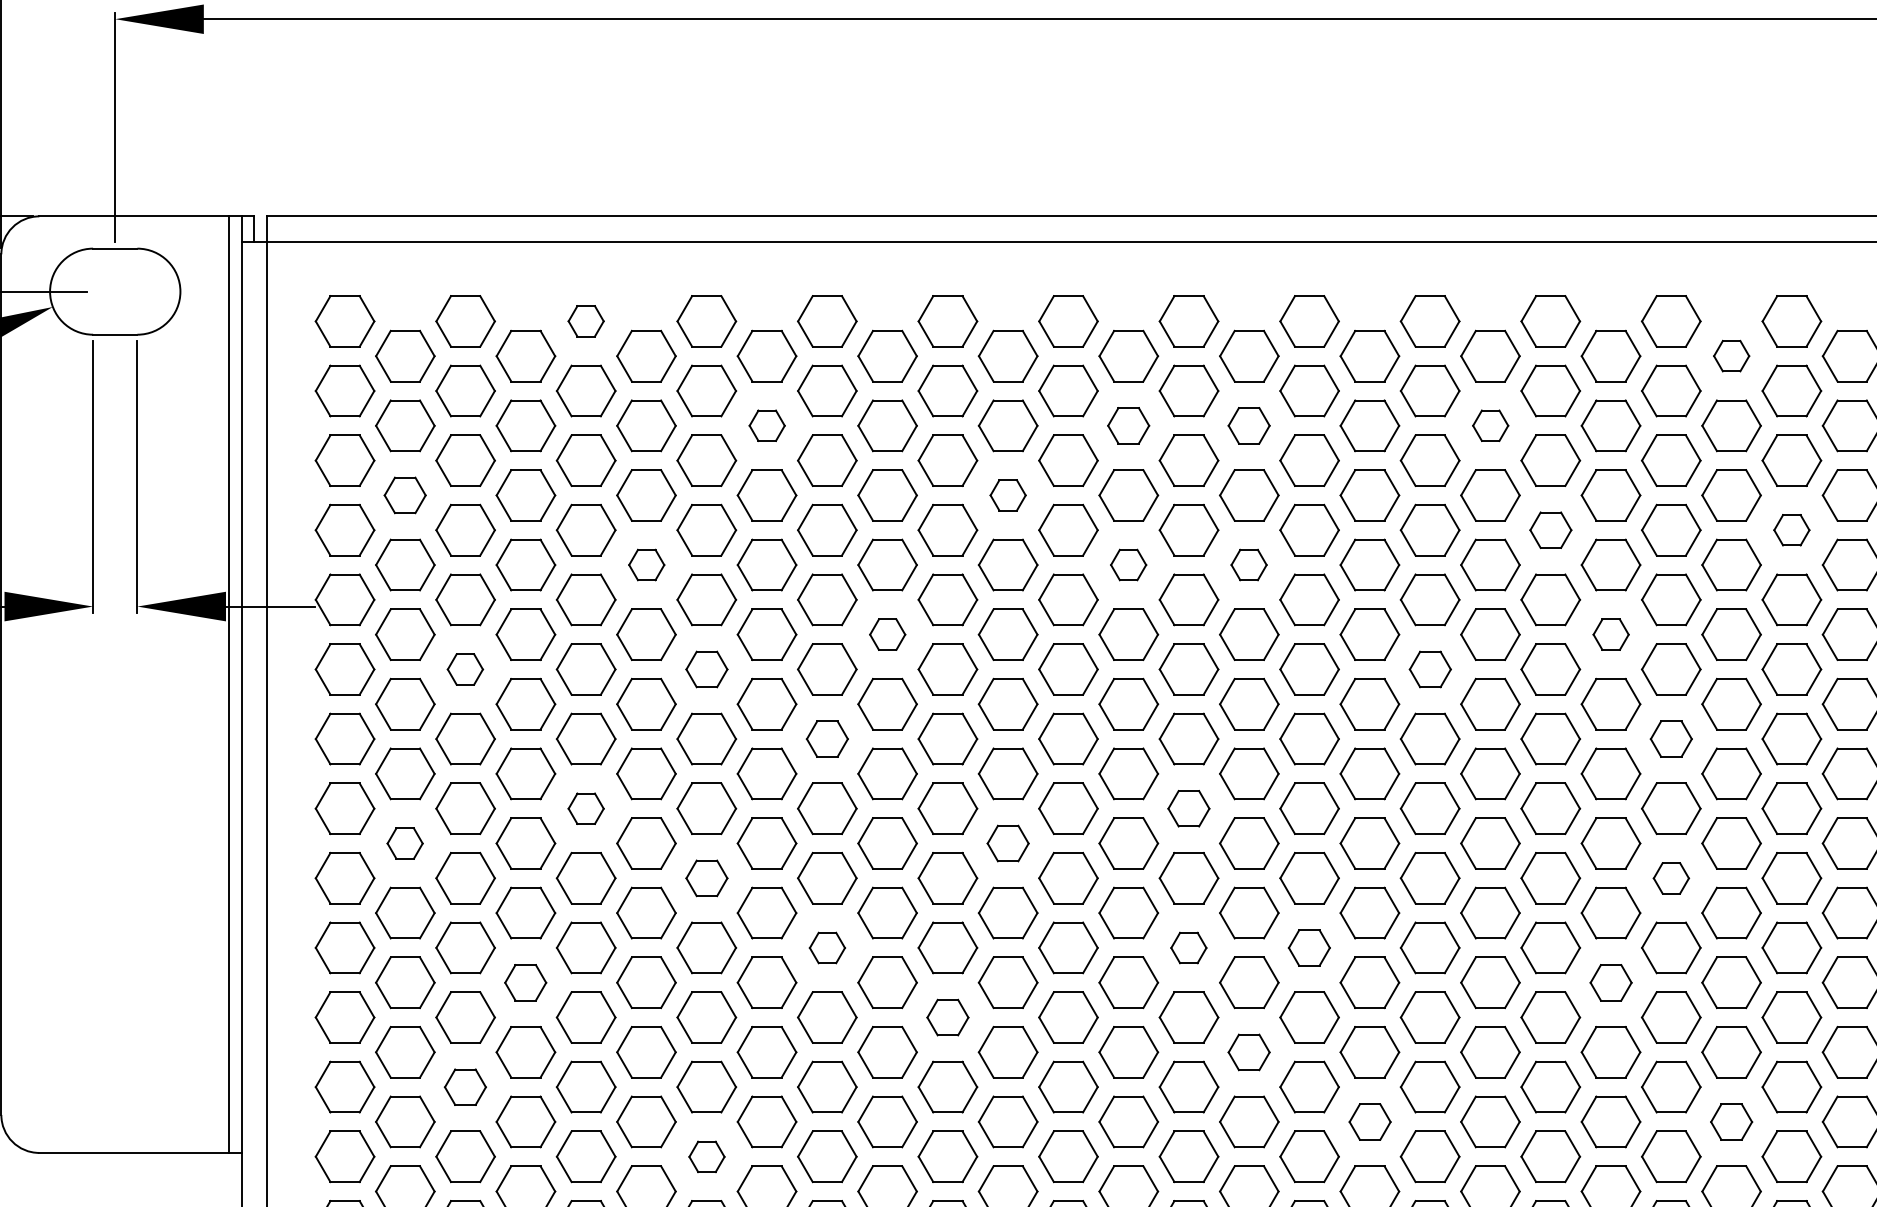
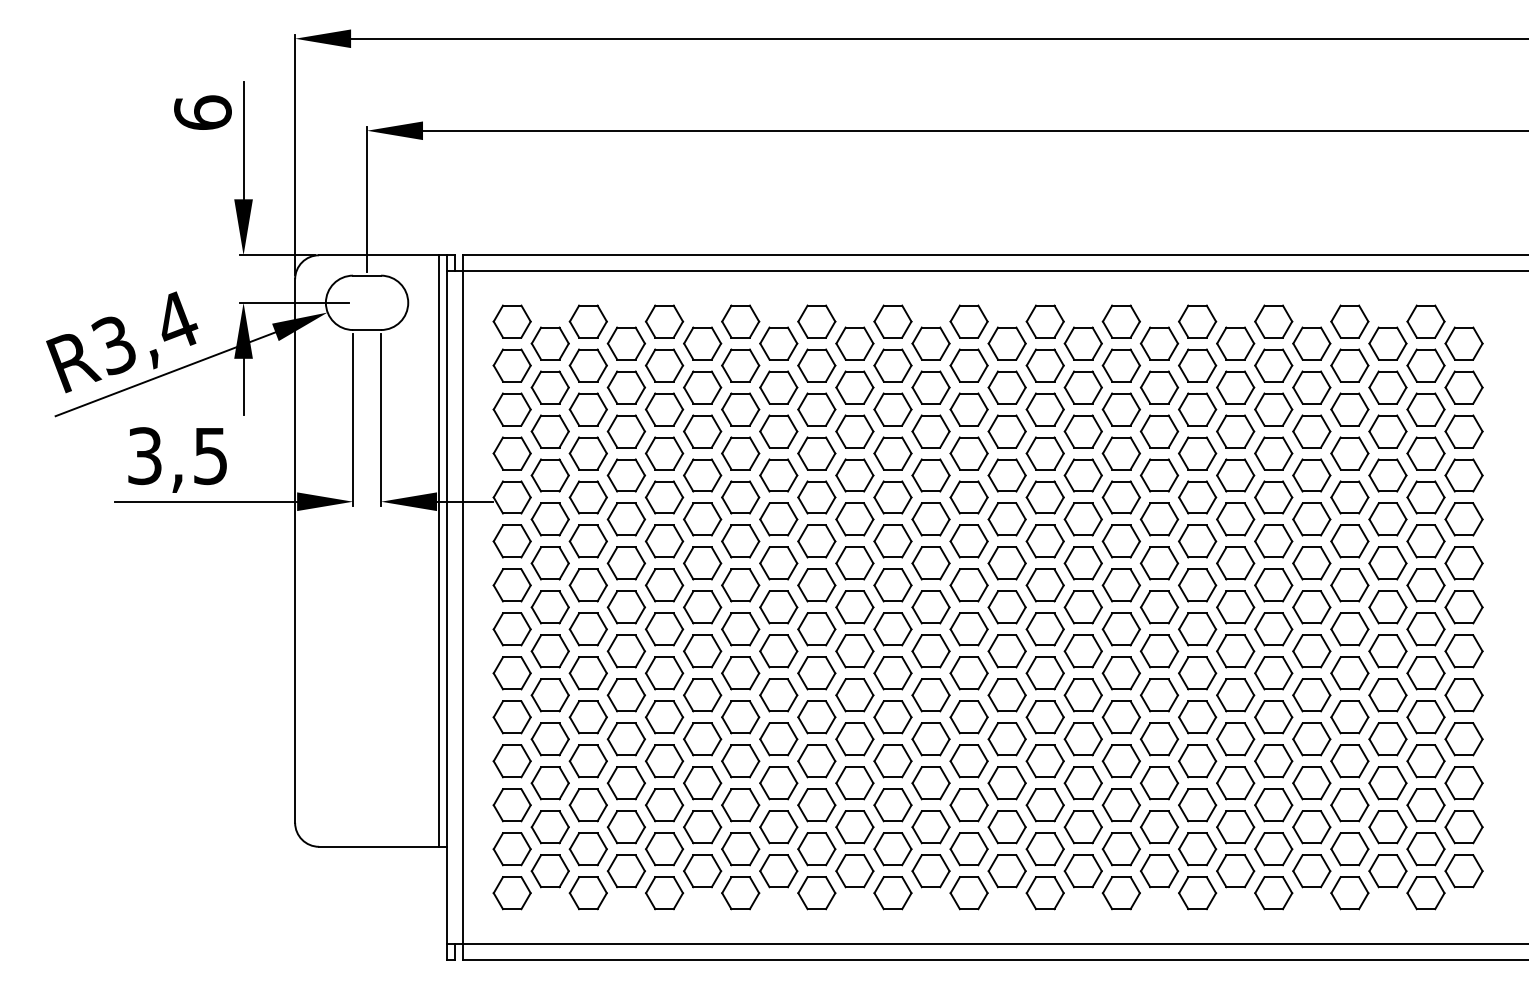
part: (586, 321) -> (664, 321), size x1.67
part: (1730, 356) -> (1387, 343), size x1.67
part: (766, 425) -> (778, 387), size x1.67
part: (1127, 425) -> (1006, 387), size x1.43
part: (1247, 425) -> (1082, 387), size x1.43
part: (1490, 425) -> (1235, 387), size x1.67
part: (404, 495) -> (549, 431), size x1.43
part: (1007, 495) -> (930, 431), size x1.67
part: (1550, 530) -> (1273, 453), size x1.43
part: (1791, 530) -> (1425, 453), size x1.67
part: (646, 565) -> (702, 475), size x1.67
part: (1127, 565) -> (1006, 475), size x1.67
part: (1247, 565) -> (1082, 475), size x1.67
part: (886, 634) -> (854, 519), size x1.67
part: (1610, 634) -> (1311, 519), size x1.67
part: (464, 669) -> (587, 541), size x1.67
part: (706, 669) -> (740, 541), size x1.43
part: (1430, 669) -> (1197, 541), size x1.43
part: (826, 739) -> (816, 585), size x1.43
part: (1670, 739) -> (1349, 585), size x1.43
part: (586, 808) -> (664, 629), size x1.67
part: (1187, 808) -> (1044, 629), size x1.43
part: (404, 843) -> (549, 651), size x1.67
part: (1007, 843) -> (930, 651), size x1.43
part: (706, 878) -> (740, 673), size x1.43
part: (1670, 878) -> (1349, 673), size x1.67
part: (826, 948) -> (816, 717), size x1.67
part: (1187, 948) -> (1044, 717), size x1.67
part: (1308, 948) -> (1120, 717), size x1.43
part: (524, 983) -> (625, 739), size x1.43
part: (1610, 983) -> (1311, 739), size x1.43
part: (947, 1017) -> (892, 761), size x1.43
part: (1247, 1052) -> (1082, 783), size x1.43
part: (464, 1087) -> (587, 805), size x1.43
part: (1369, 1122) -> (1159, 827), size x1.43
part: (1730, 1122) -> (1387, 827), size x1.43
part: (706, 1157) -> (740, 849), size x1.67

